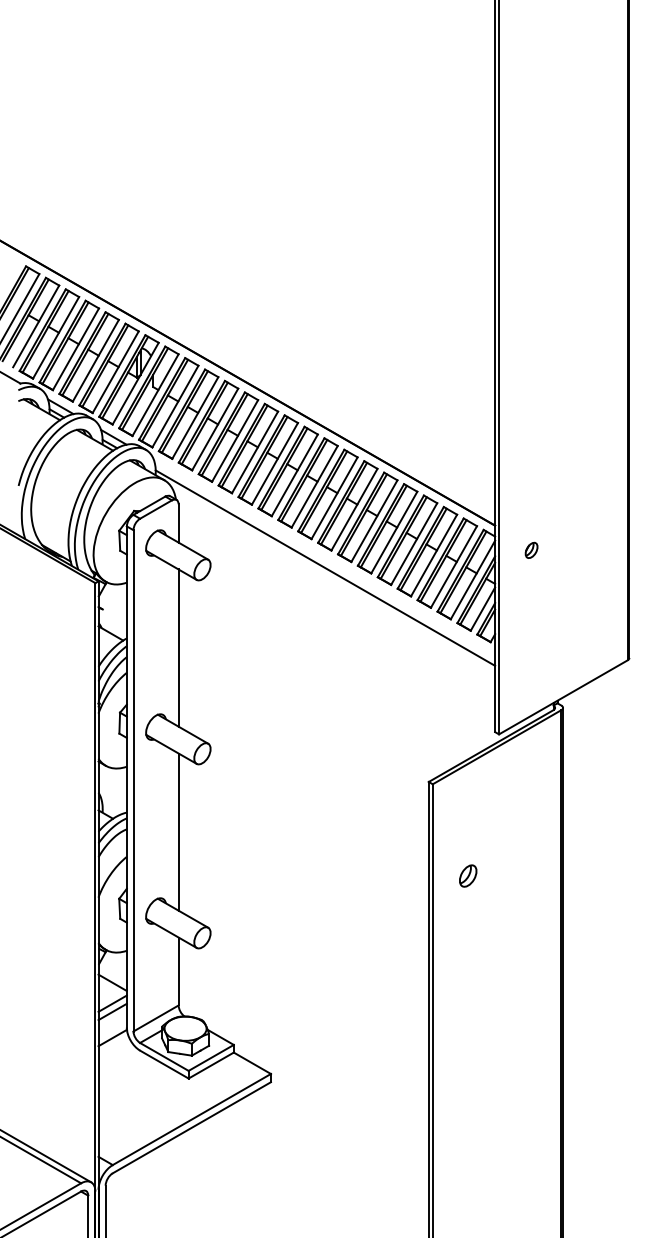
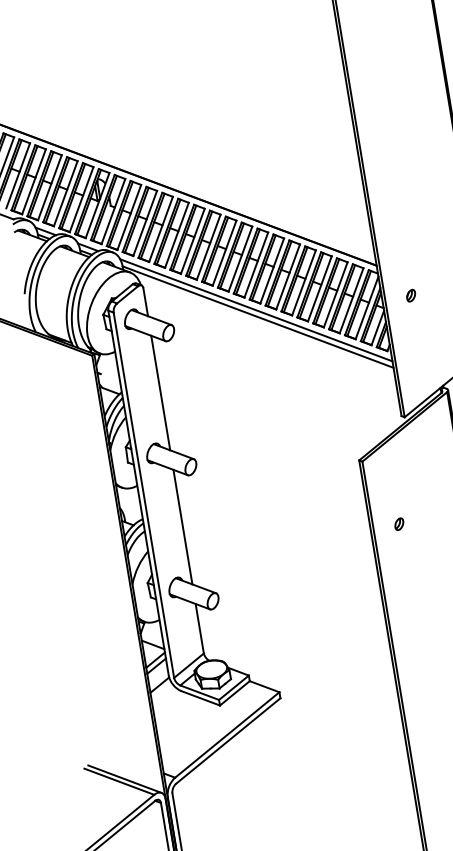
part: (531, 549) -> (410, 295), moved
line: (324, 558) -> (256, 310), added
part: (468, 875) -> (399, 523), size x0.71

